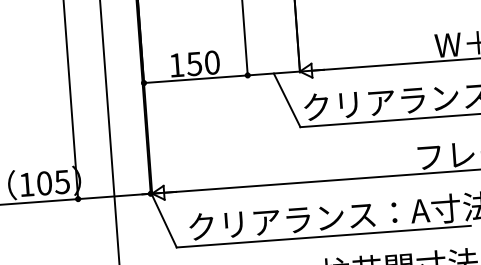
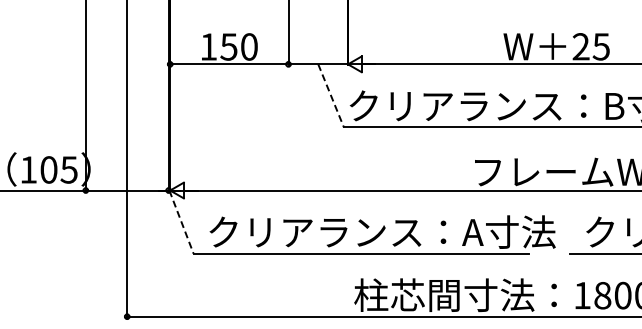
line: (287, 100) -> (331, 96), solid -> dashed
line: (164, 220) -> (181, 222), solid -> dashed

